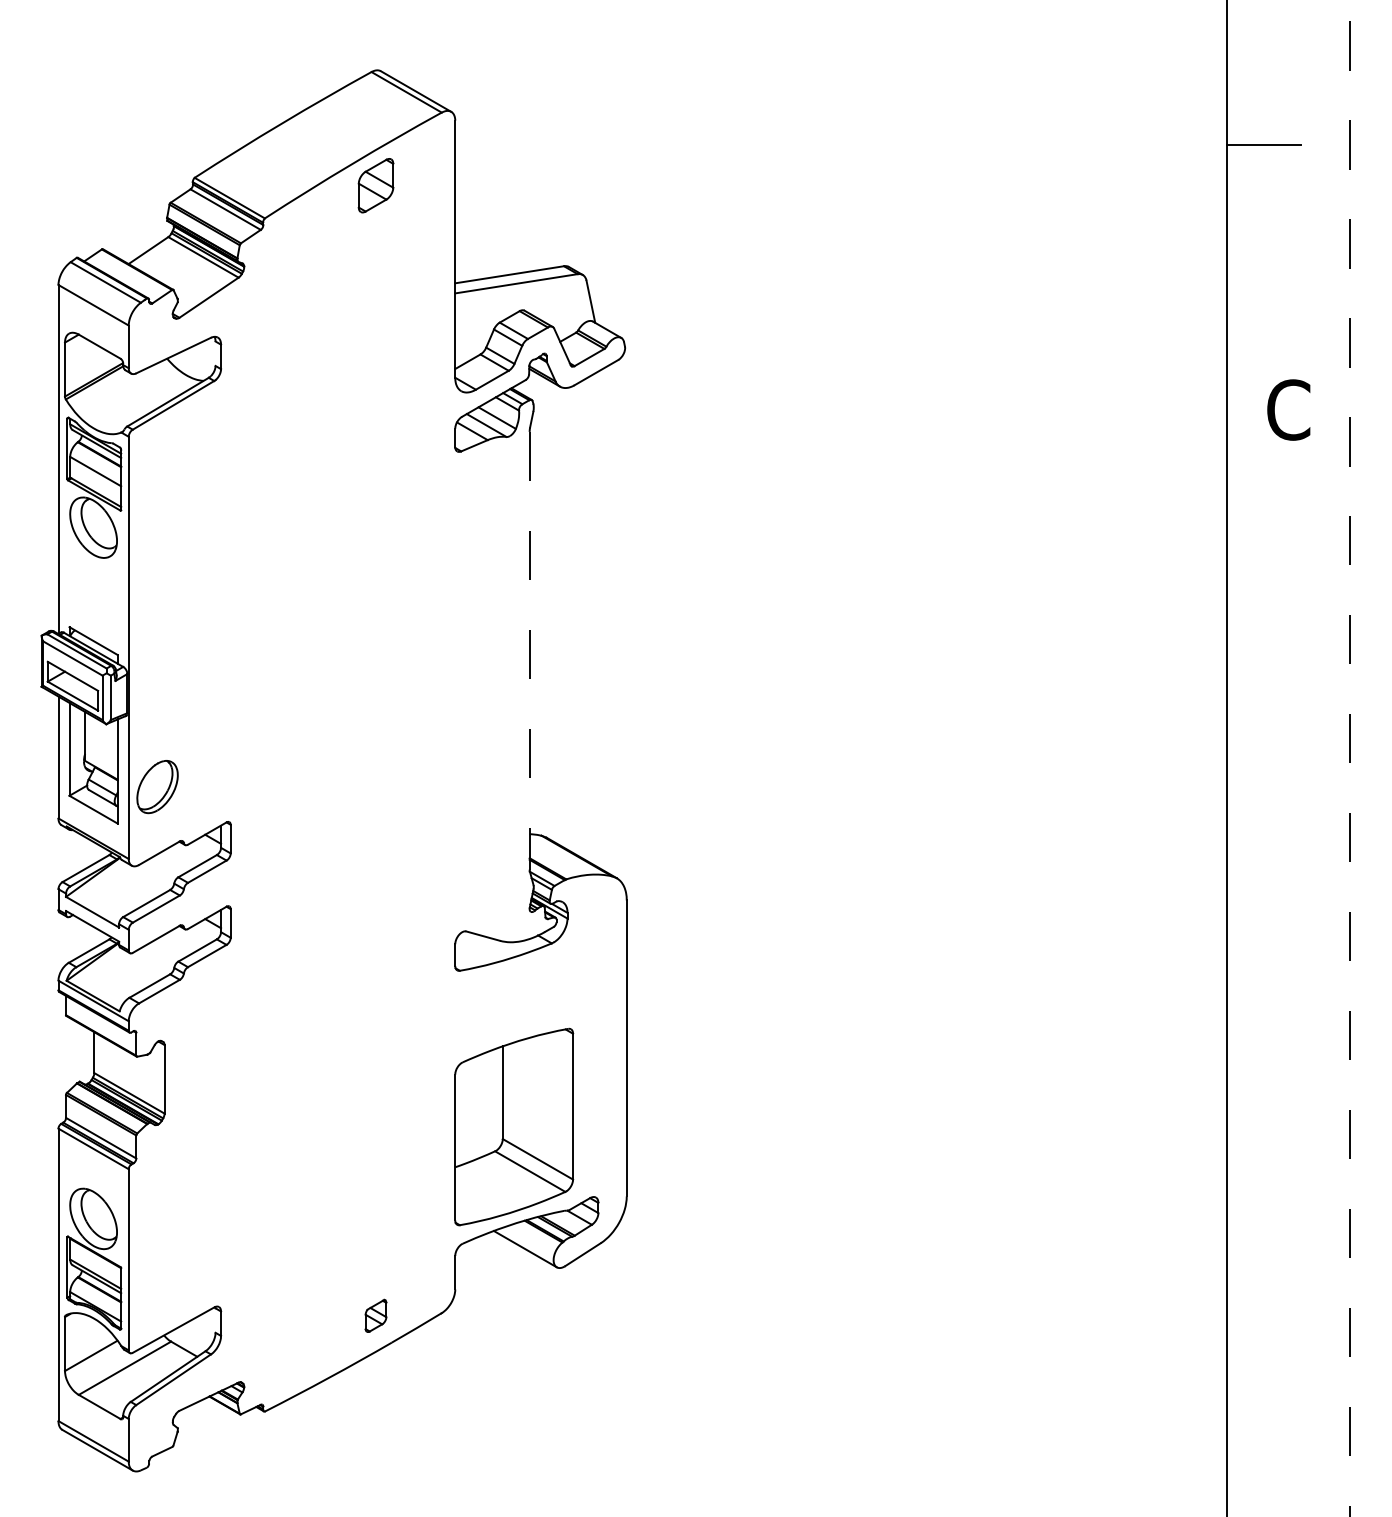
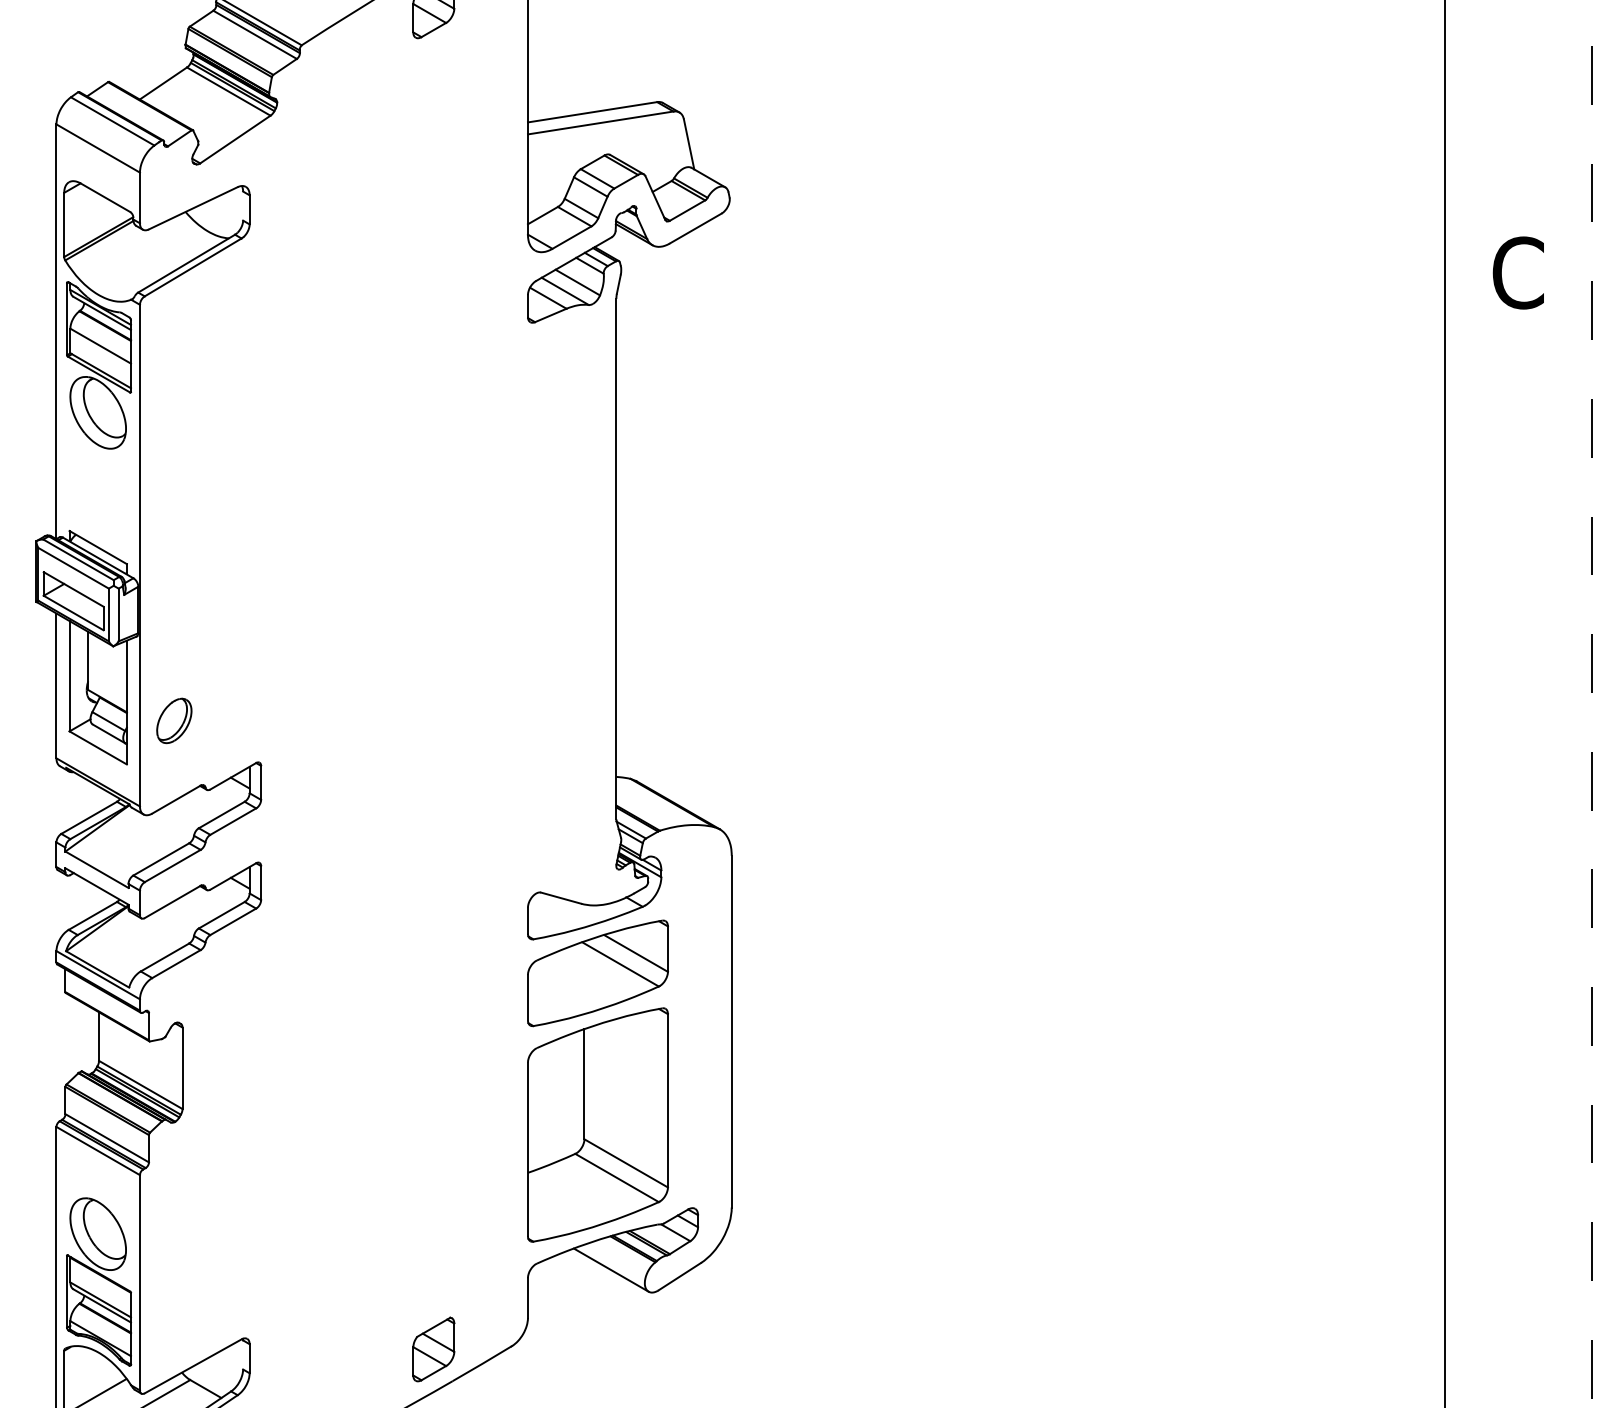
line: (529, 650) -> (616, 558), dashed -> solid
part: (157, 786) -> (174, 720), size x0.71
part: (514, 999) -> (598, 973), added
part: (375, 1315) -> (433, 1348), size x1.67

